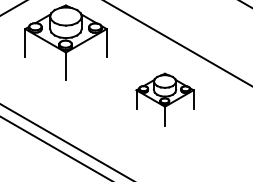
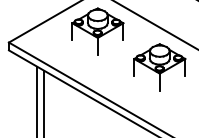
part: (164, 99) -> (159, 67), size x1.43

